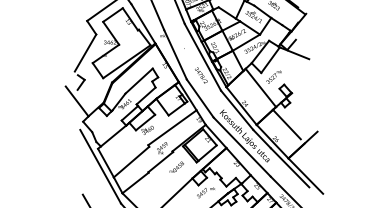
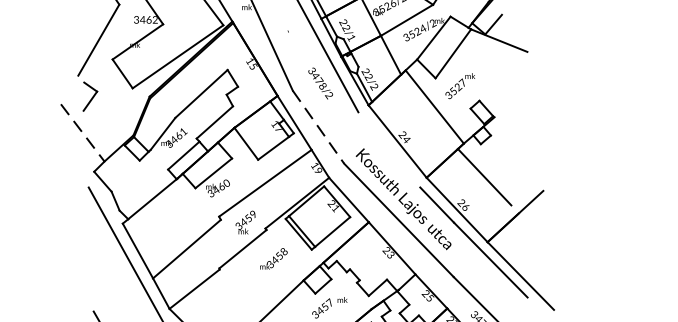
line: (200, 98) -> (319, 127), solid -> dashed
line: (77, 101) -> (83, 133), solid -> dashed
line: (237, 109) -> (389, 148), removed

